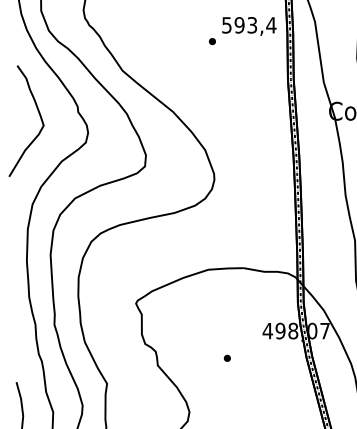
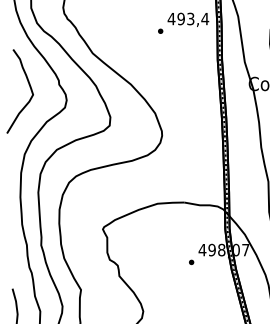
text: (226, 25) -> (171, 19), 593,4 -> 493,4
part: (226, 357) -> (190, 261), moved

